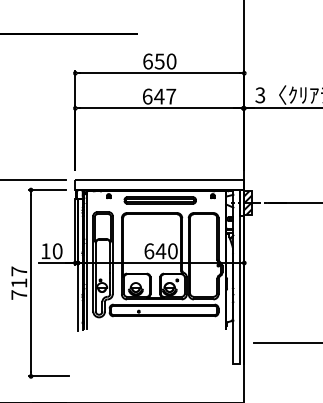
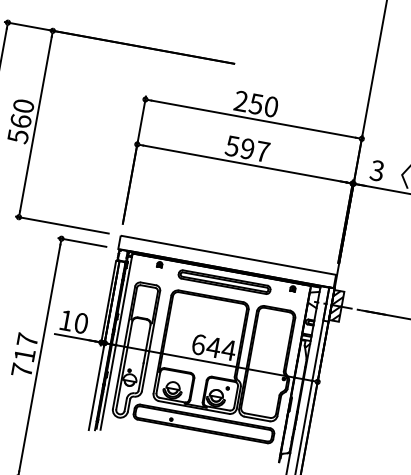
text: (147, 61) -> (240, 101), 650 -> 250
text: (153, 96) -> (240, 147), 647 -> 597
text: (172, 251) -> (228, 350), 640 -> 644

